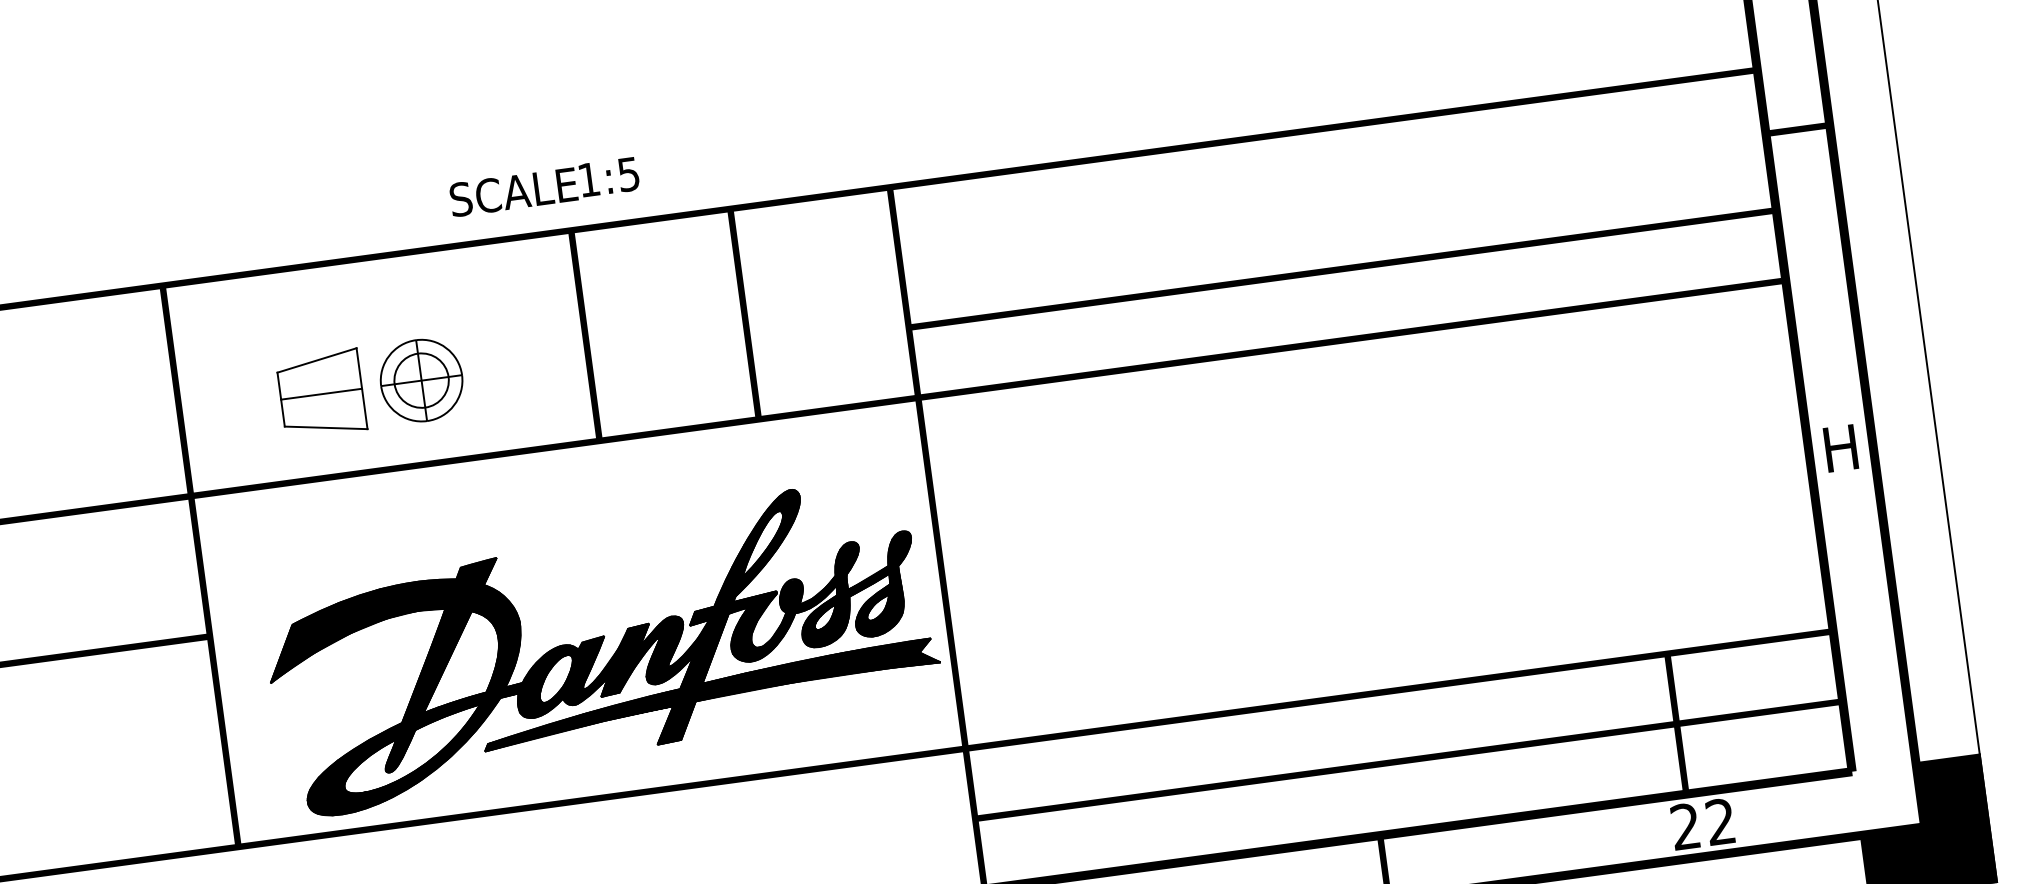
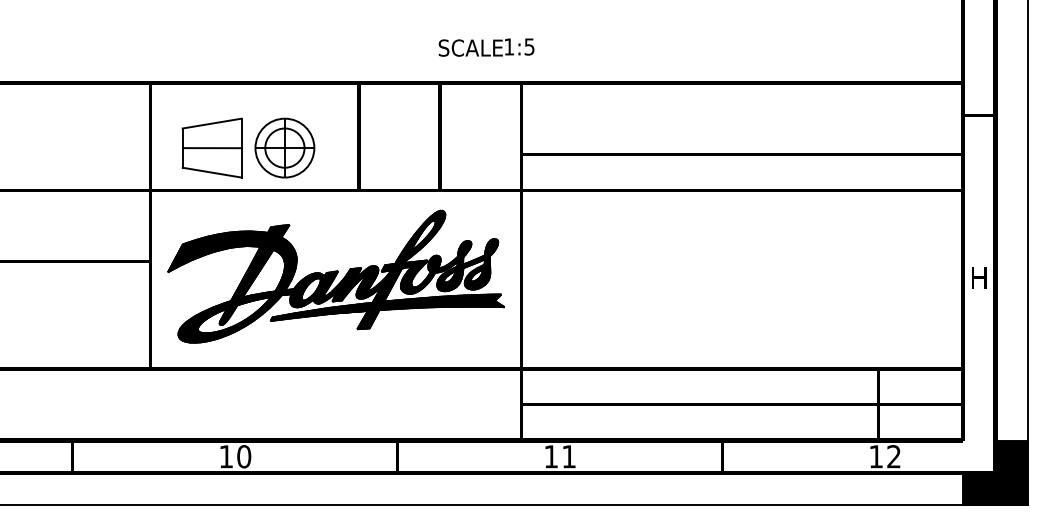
text: (544, 186) -> (486, 47), moved
part: (371, 386) -> (248, 147), size x1.43
part: (600, 647) -> (335, 276), moved
text: (1684, 826) -> (875, 456), 22 -> 12

